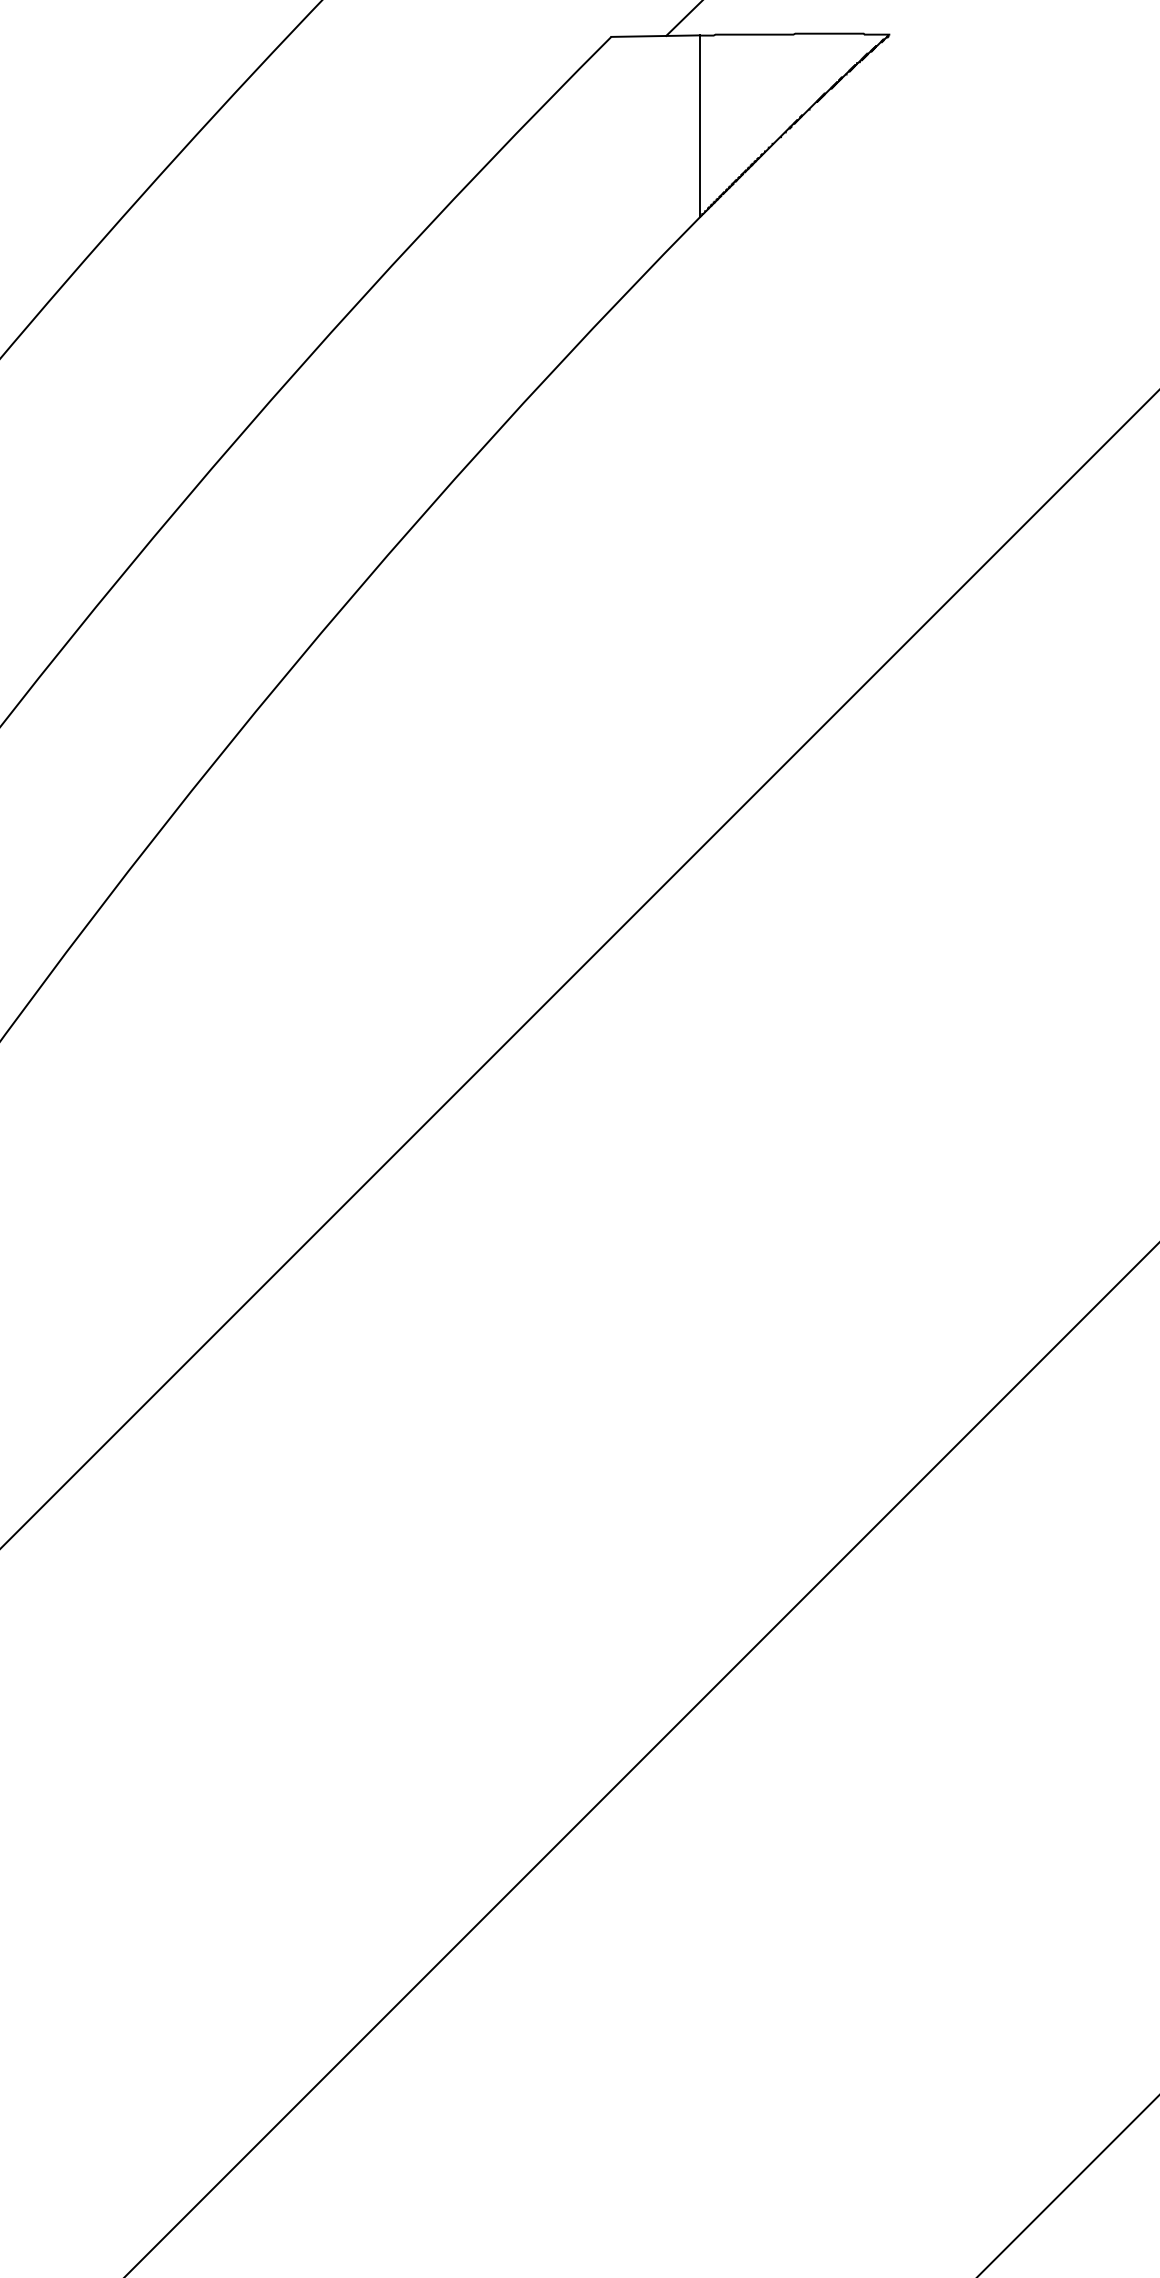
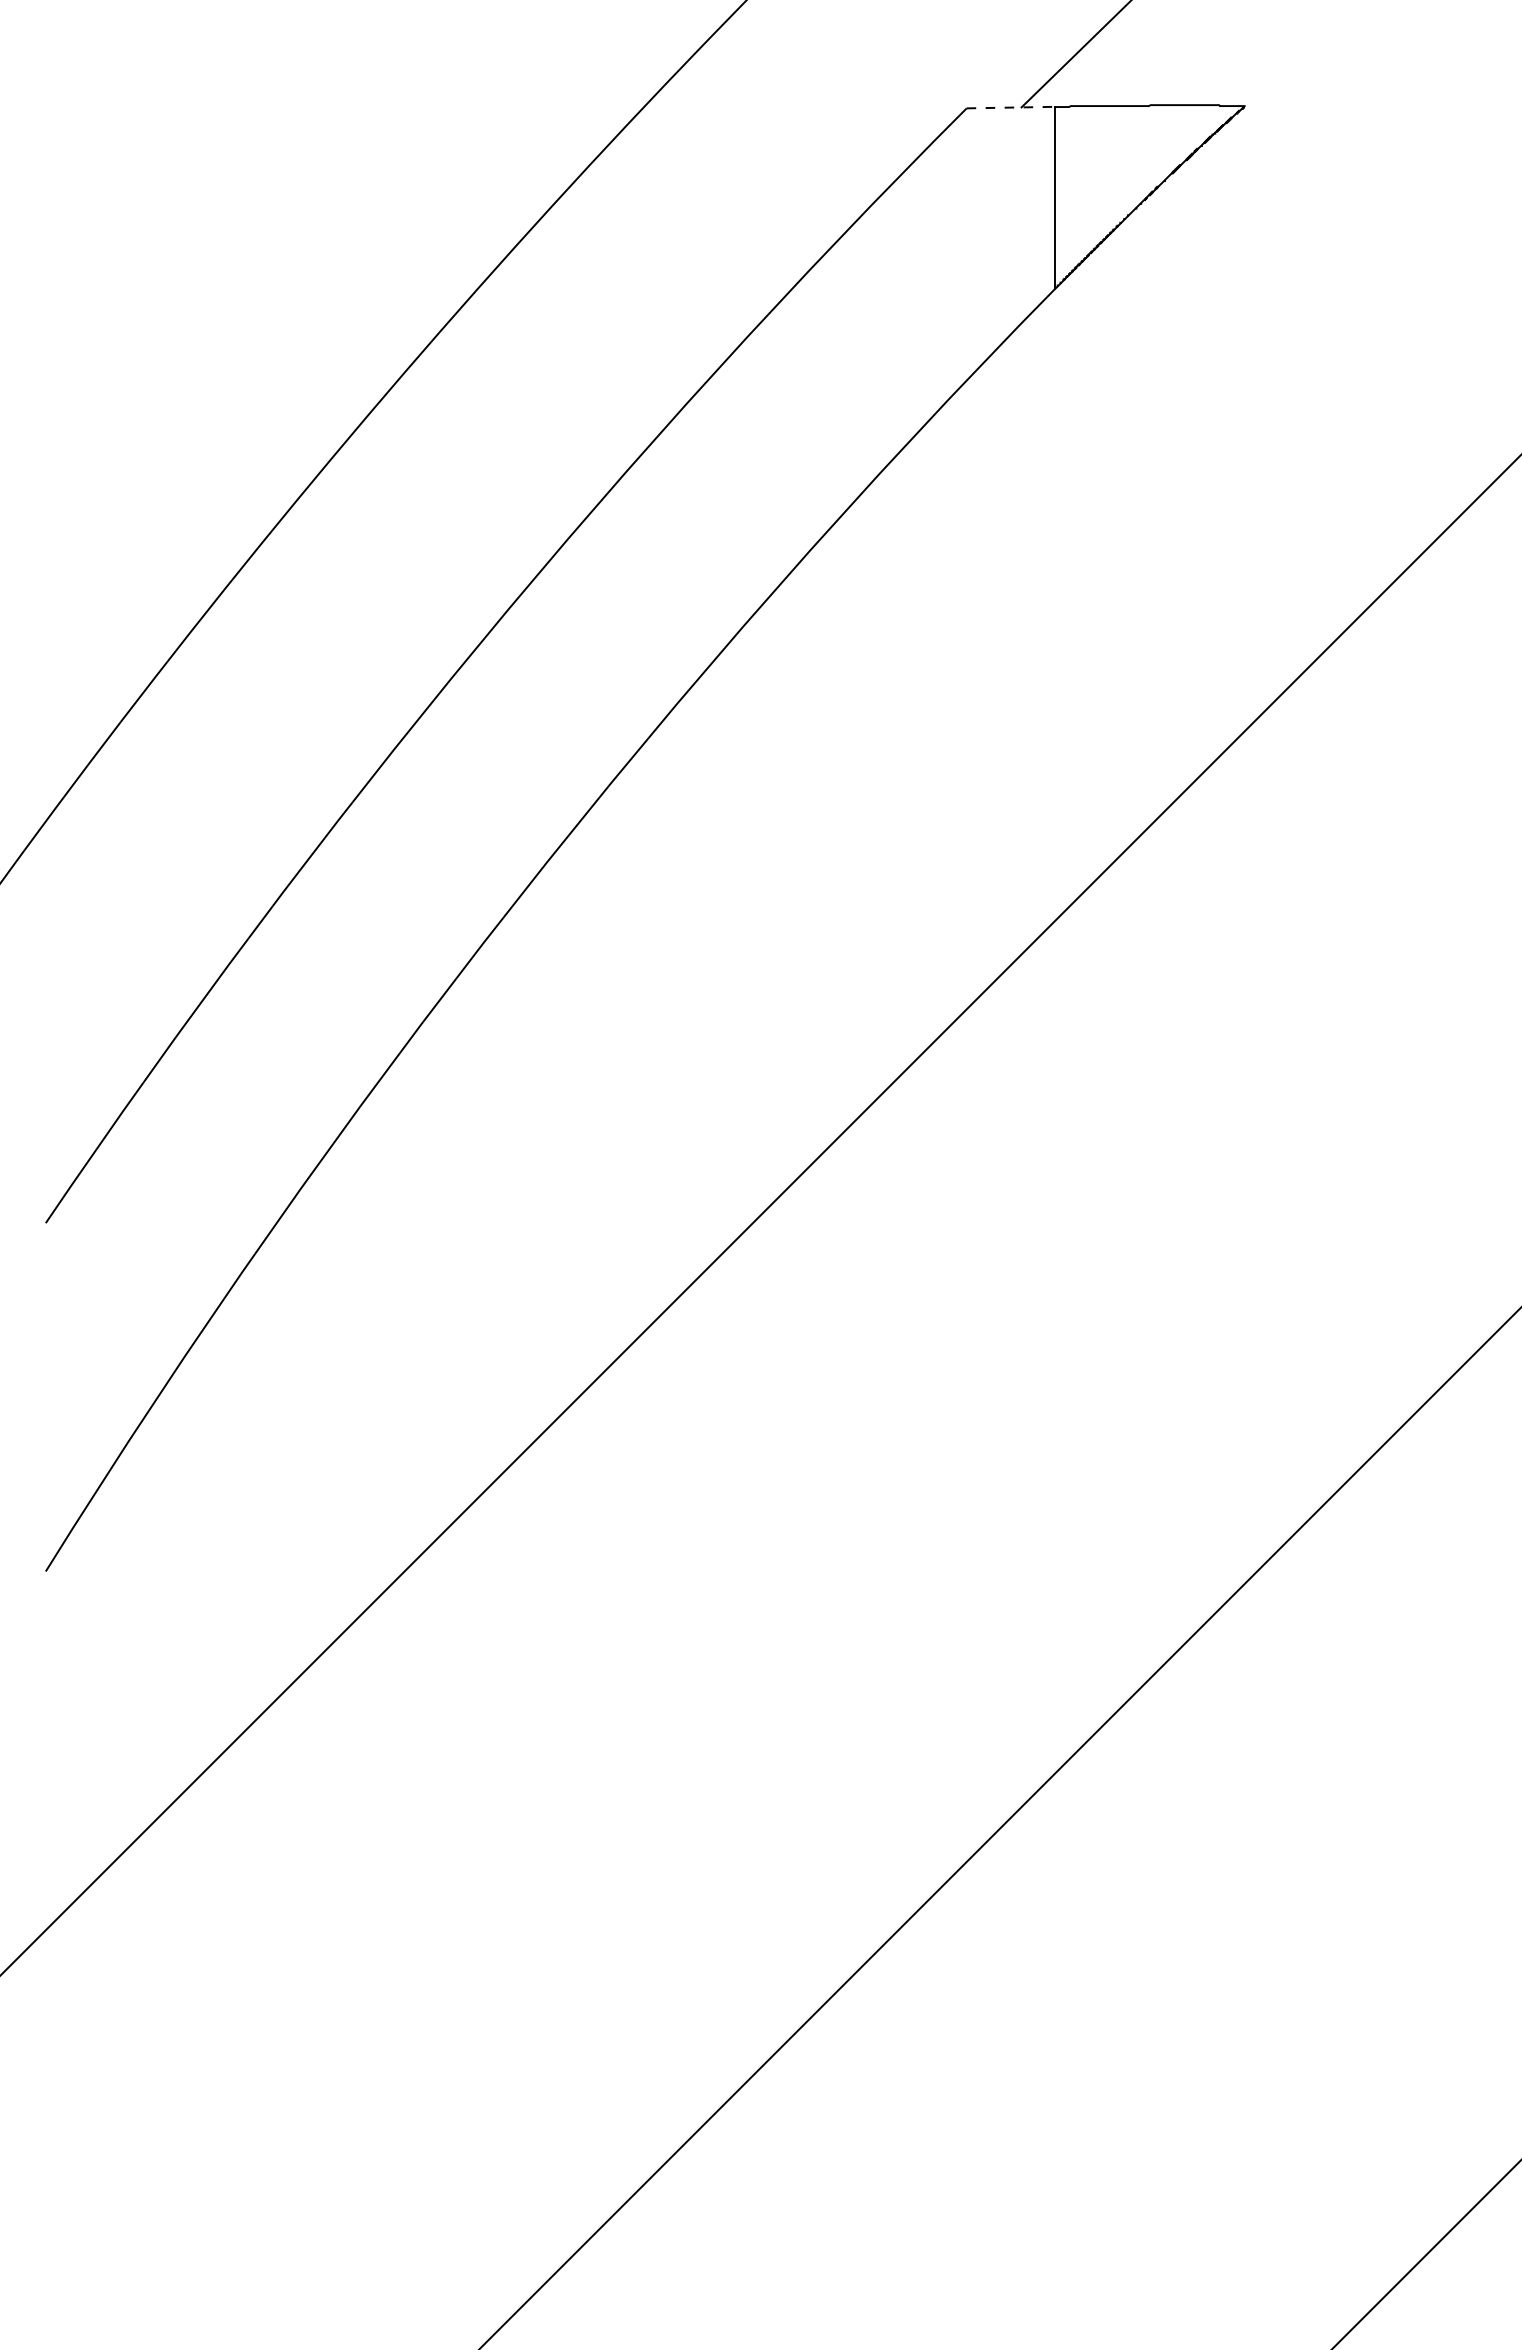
line: (656, 36) -> (1011, 107), solid -> dashed

